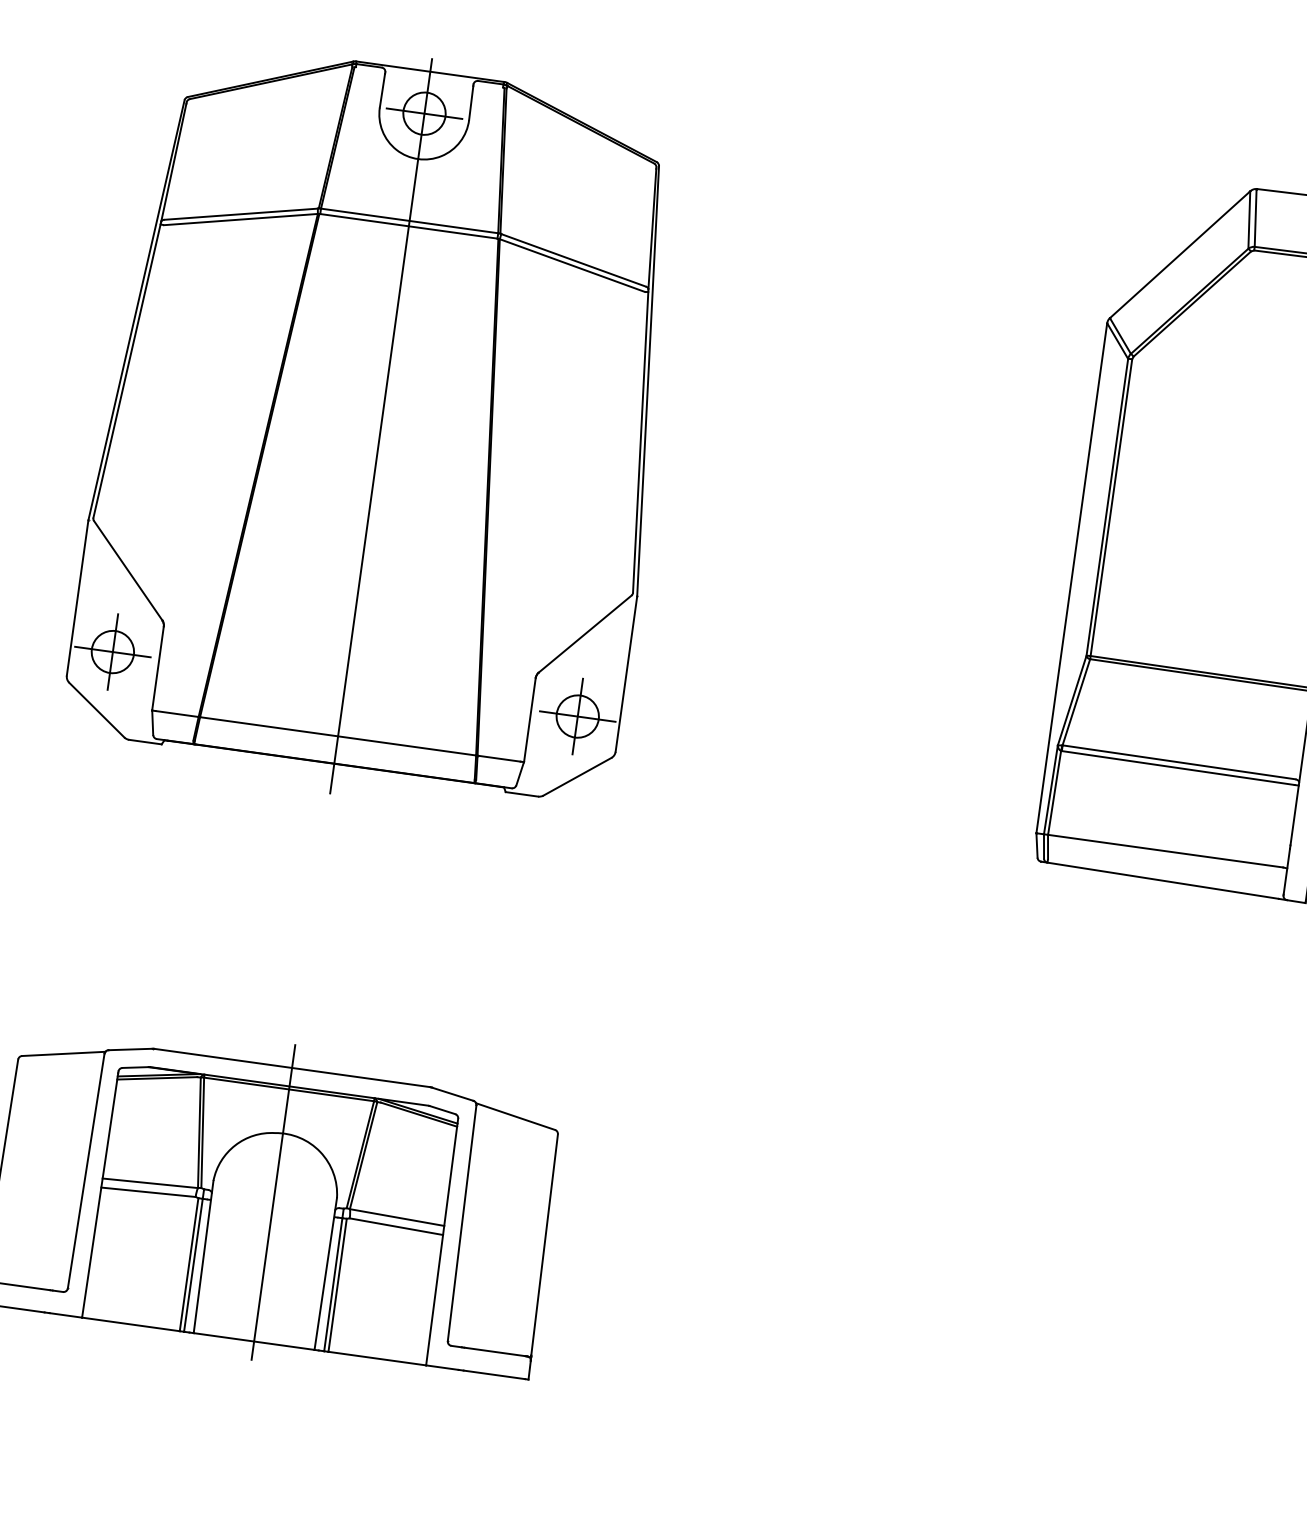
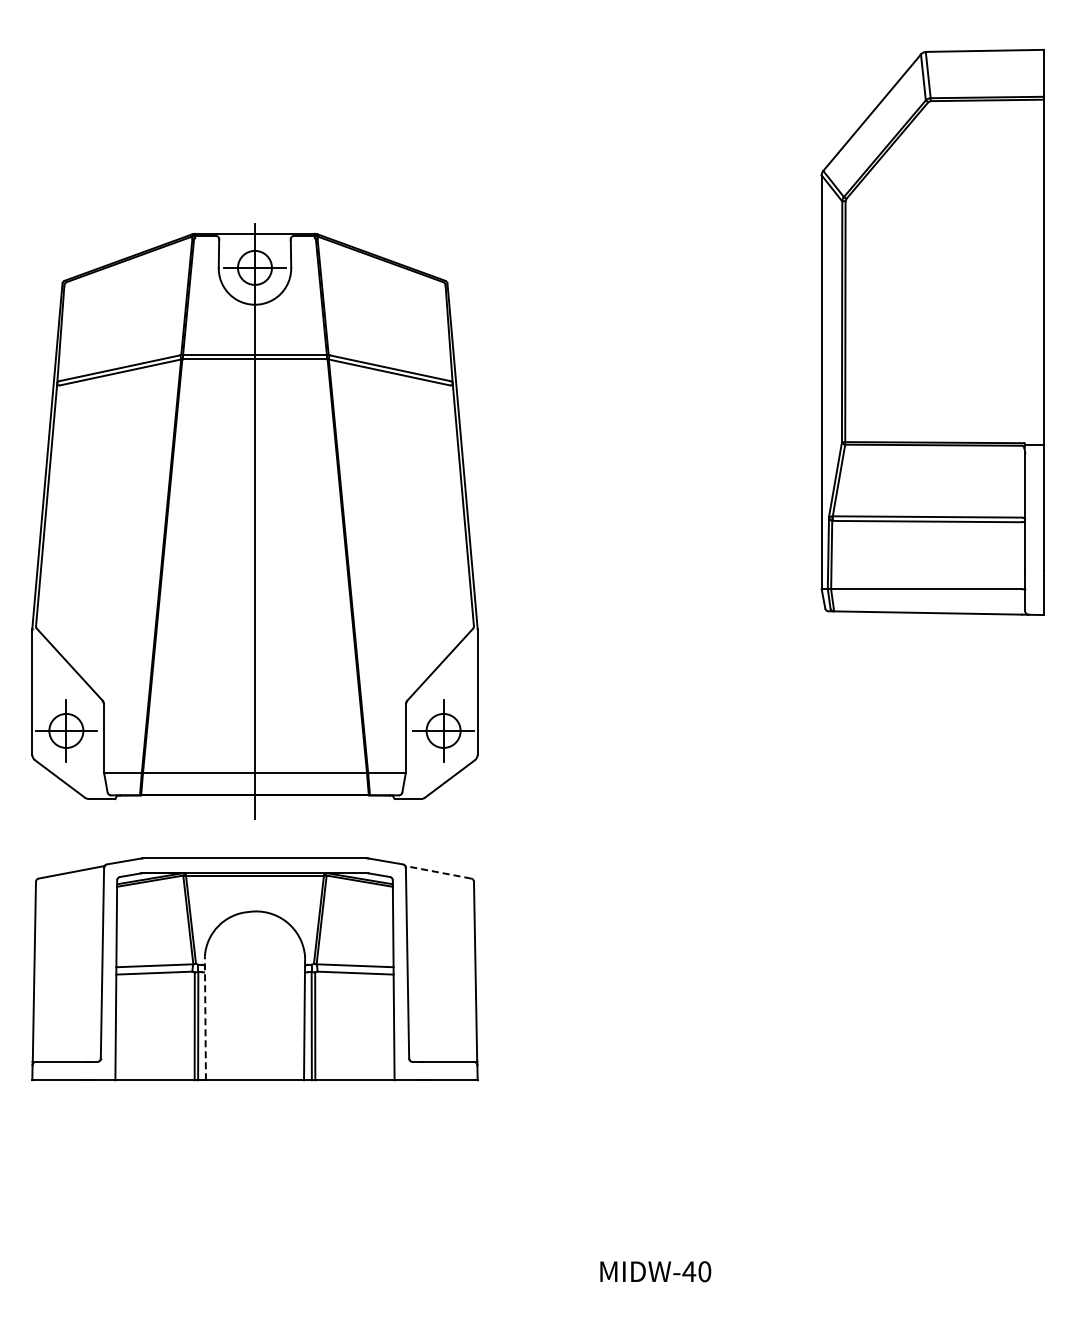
part: (380, 426) -> (254, 521), moved
line: (514, 1116) -> (437, 872), solid -> dashed
line: (272, 1202) -> (254, 967), removed
line: (203, 1256) -> (205, 1018), solid -> dashed

